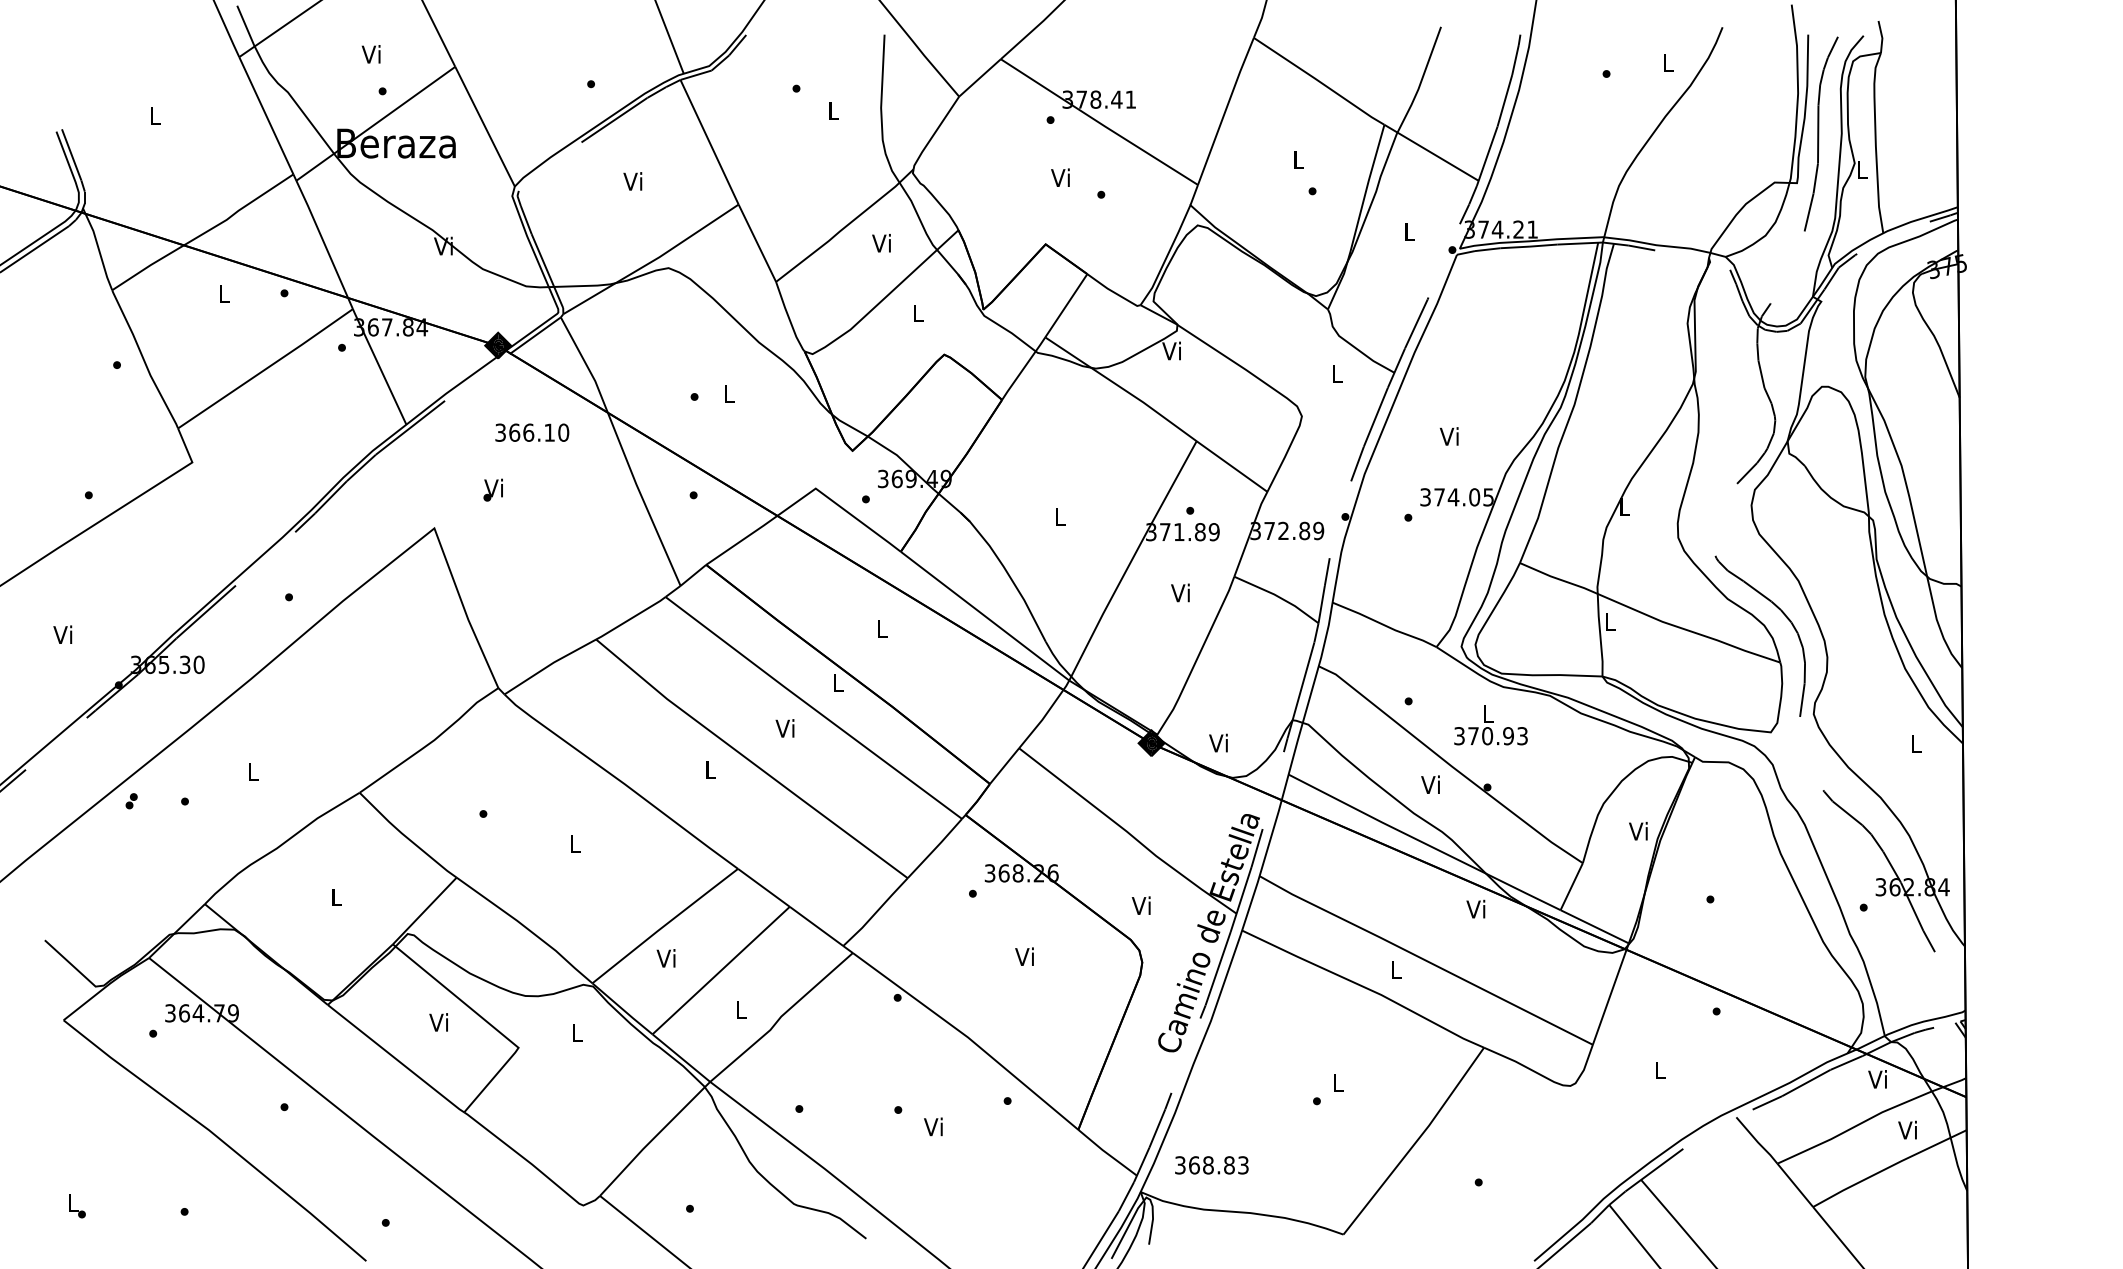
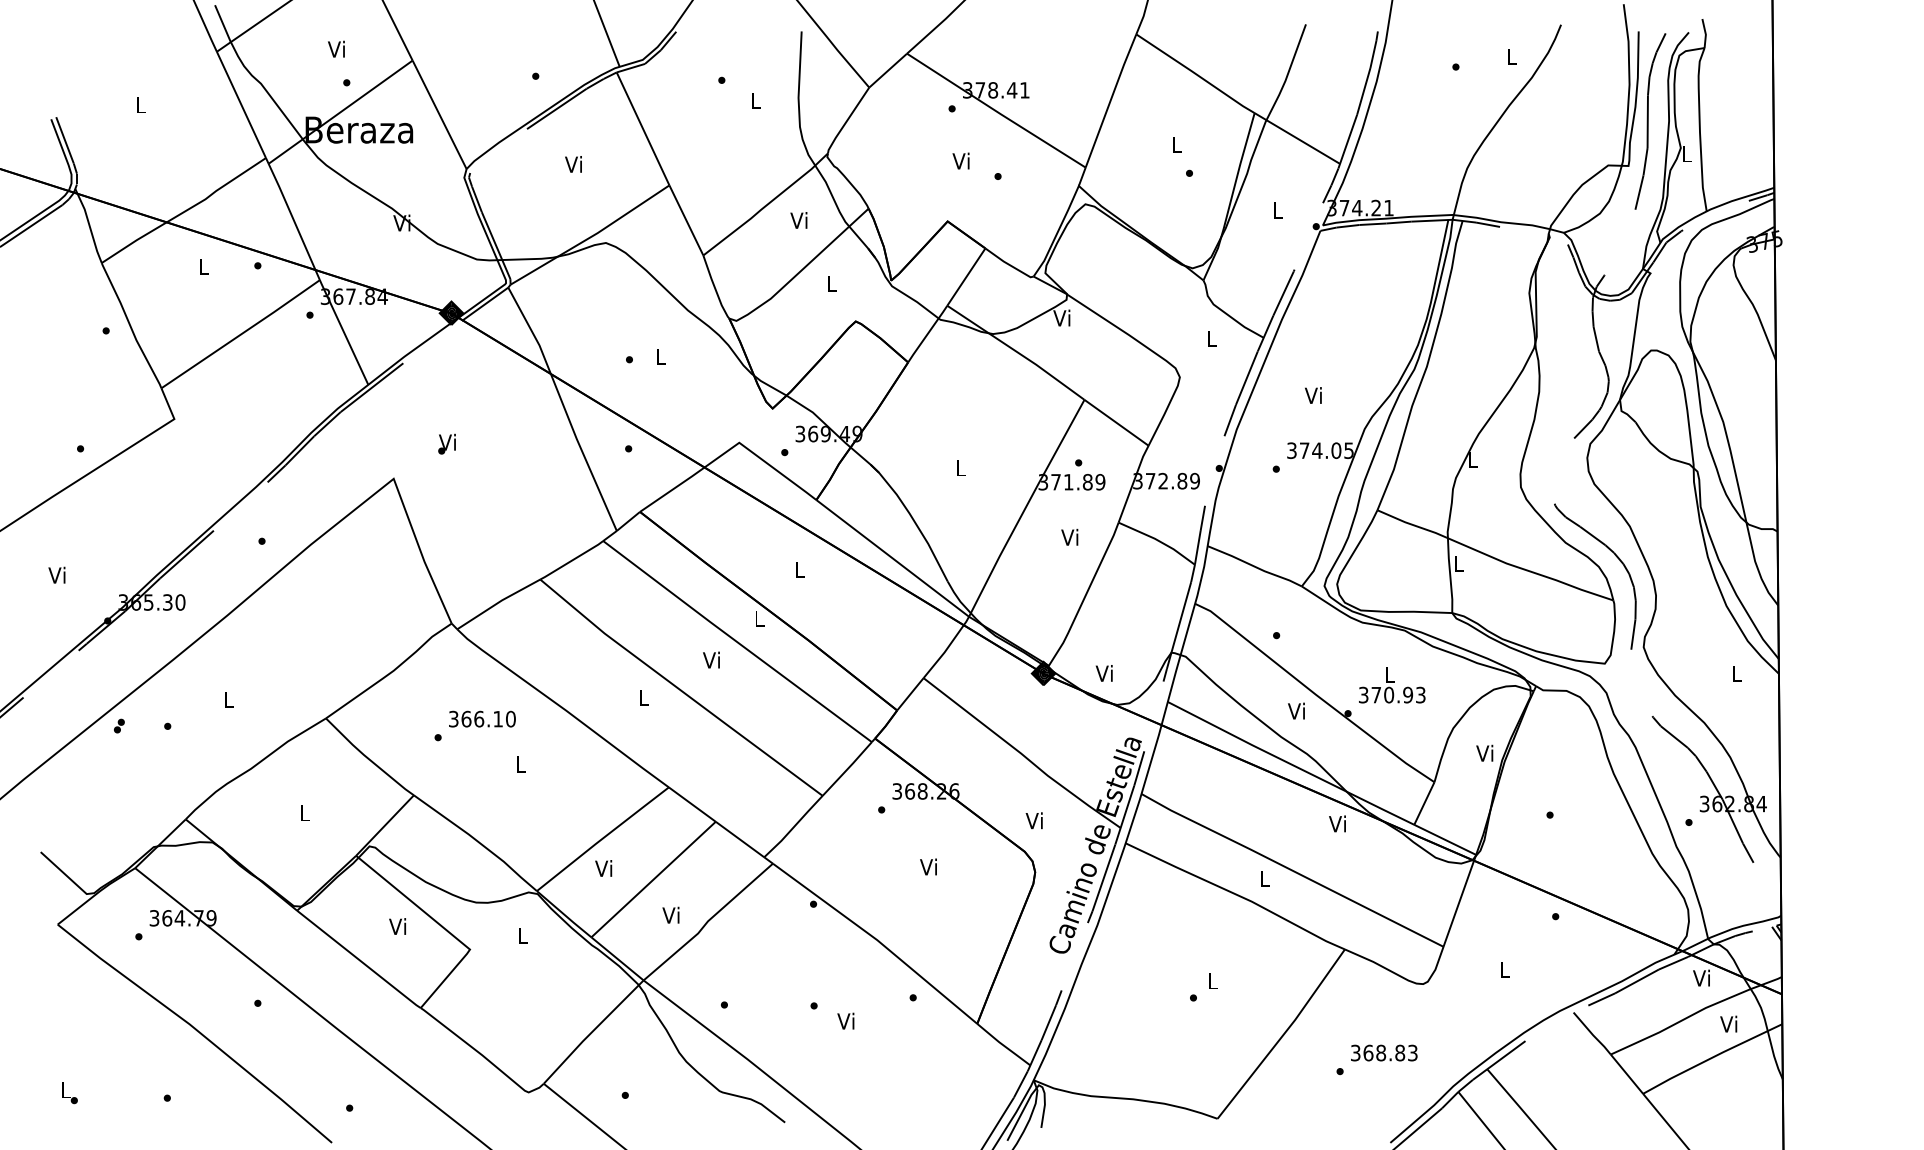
text: (532, 432) -> (482, 718), moved
text: (1491, 725) -> (1392, 685), moved
text: (739, 1009) -> (670, 914), L -> Vi
text: (1212, 1164) -> (1384, 1052), moved

